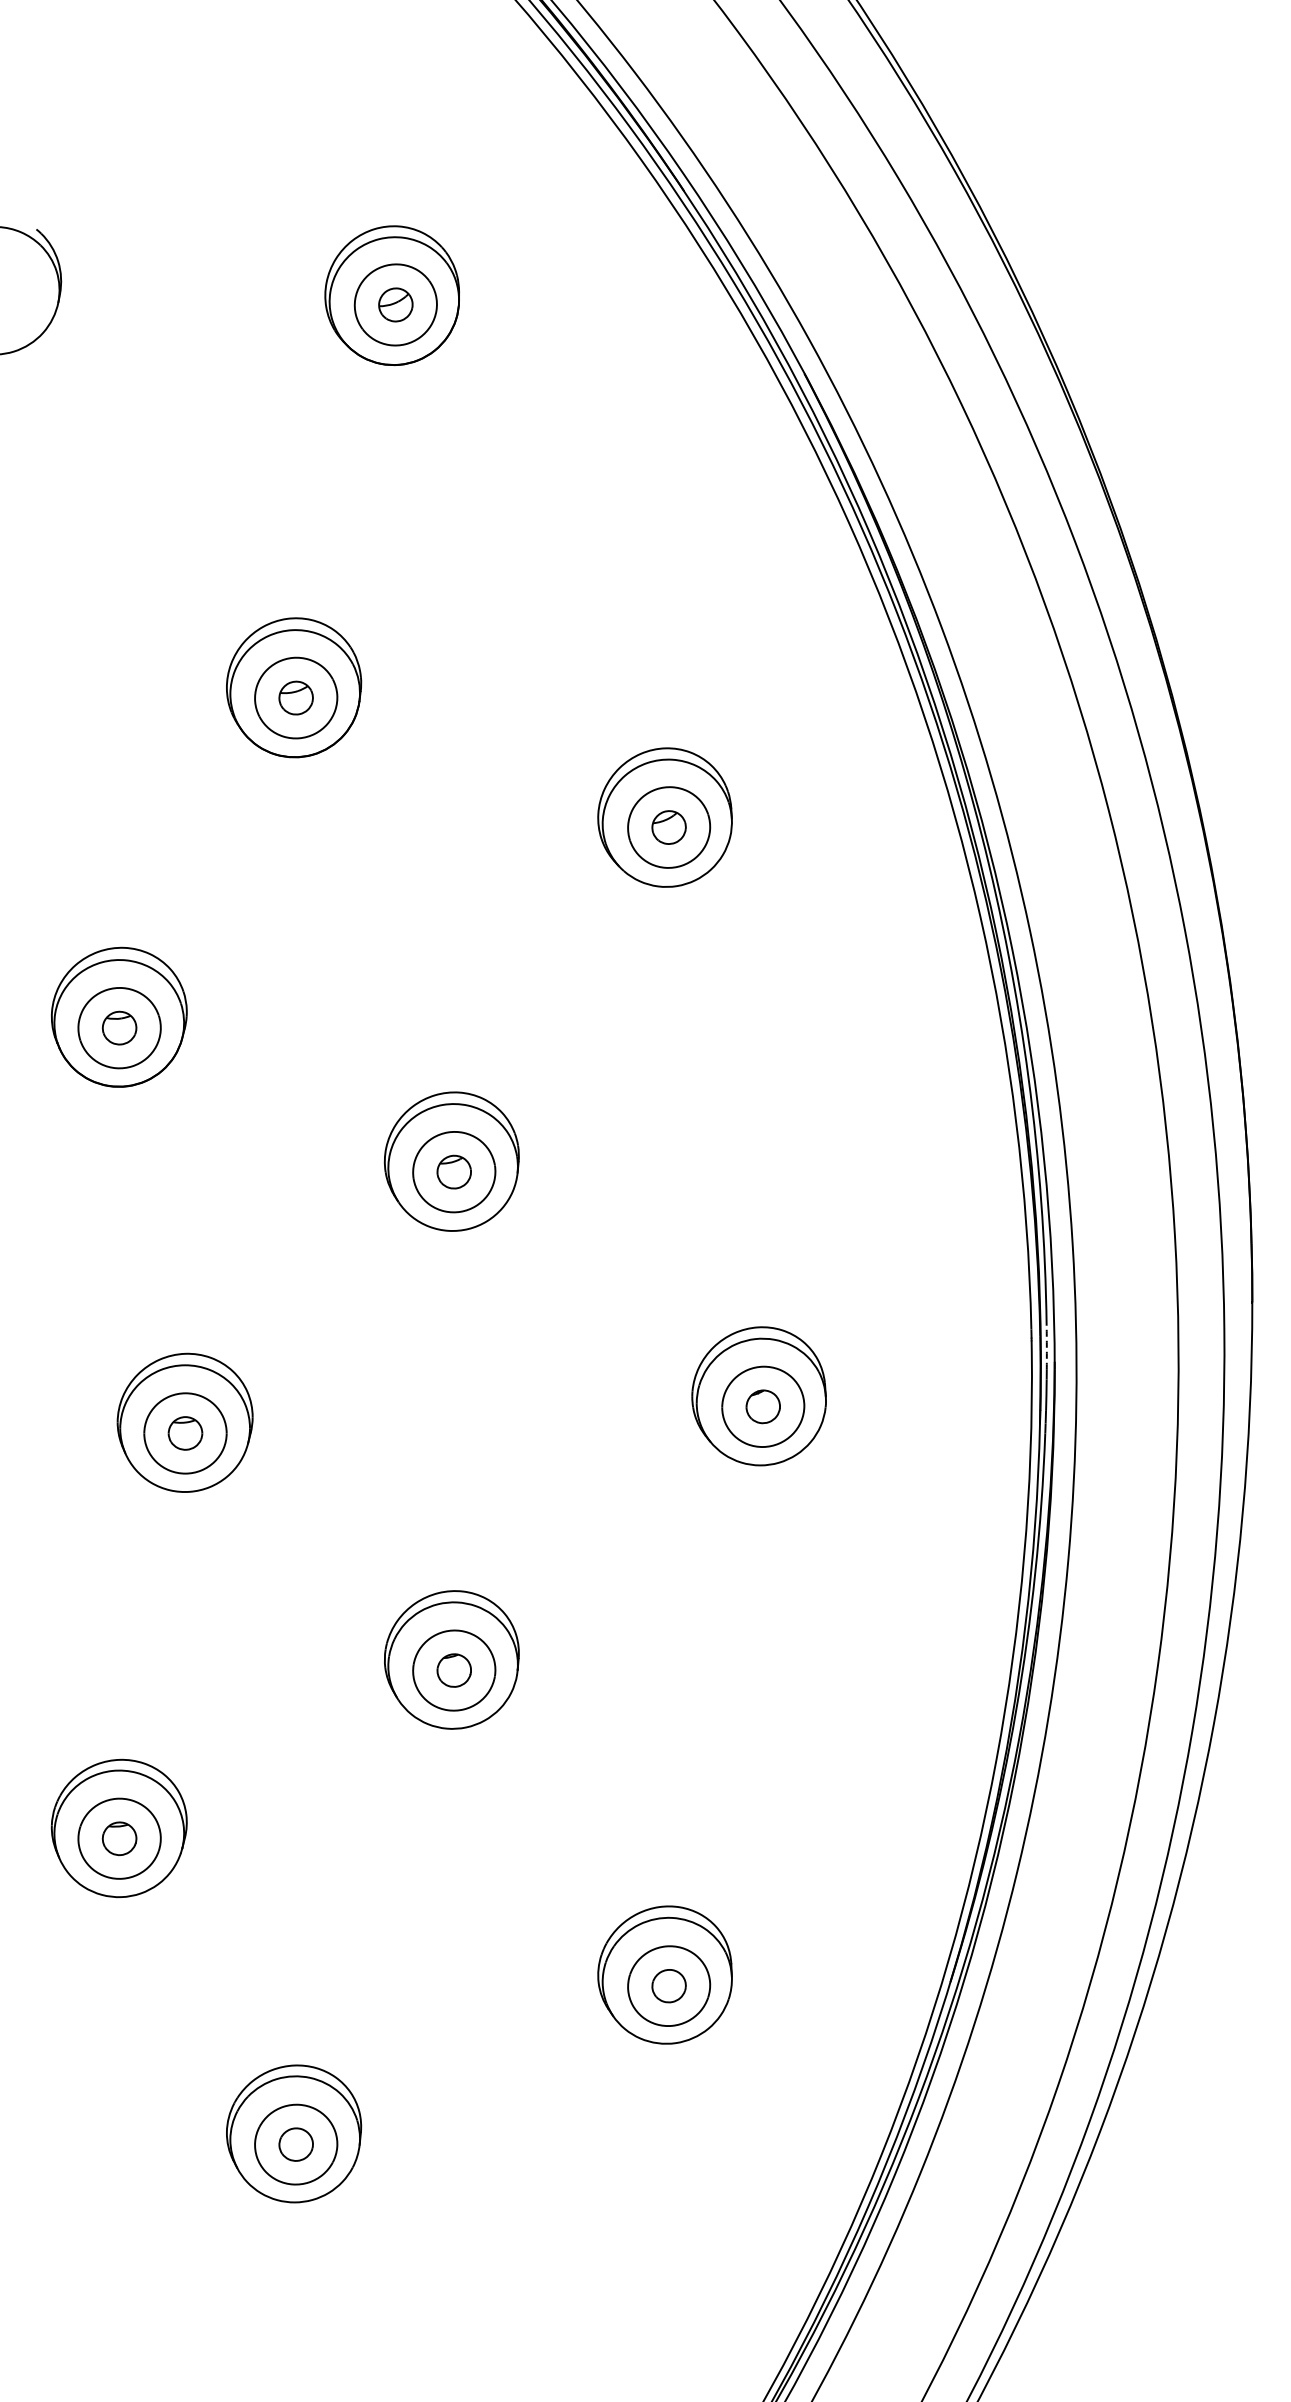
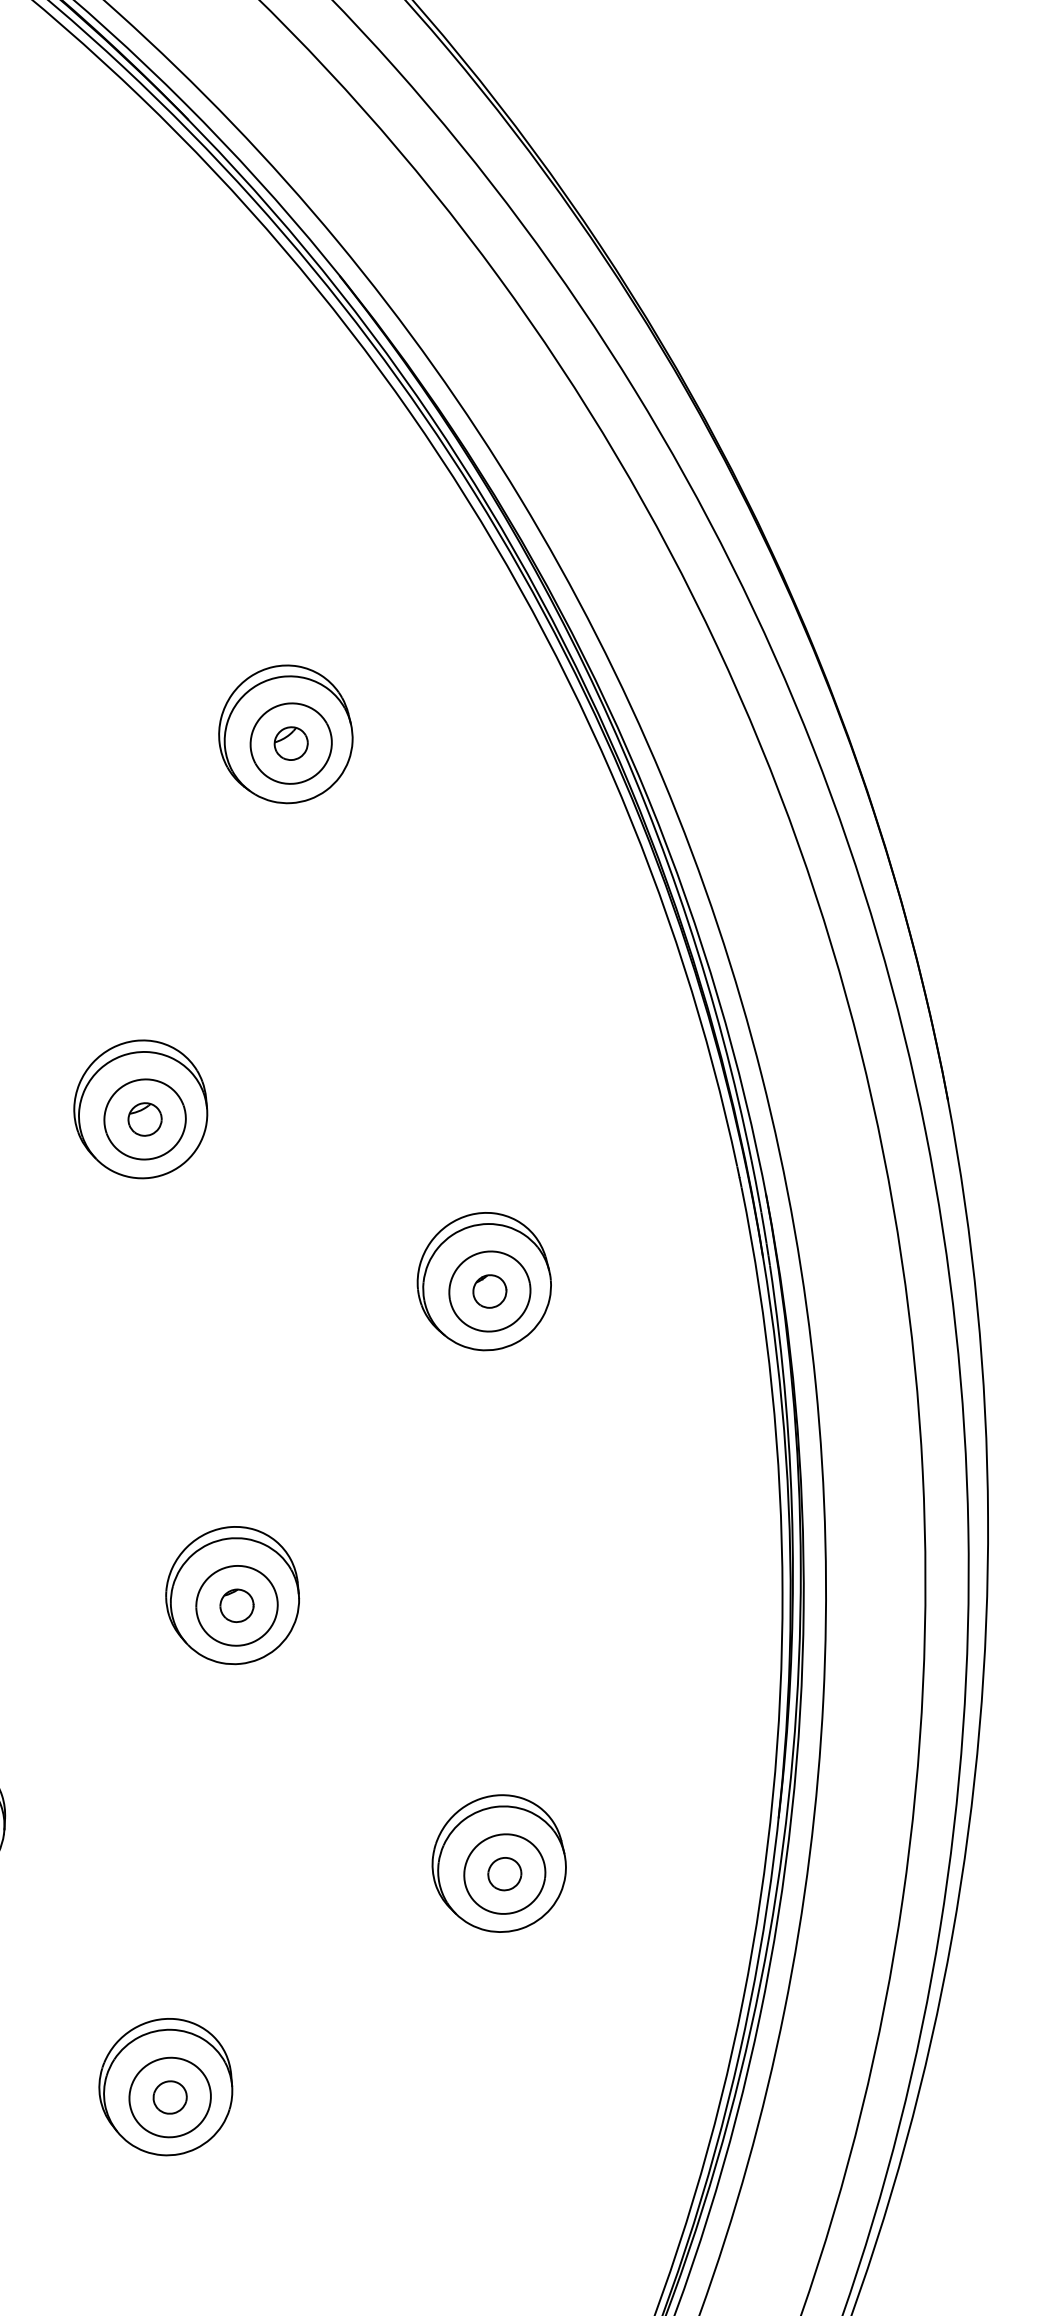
arc: (1046, 1347) -> (755, 1181), dashed -> solid

